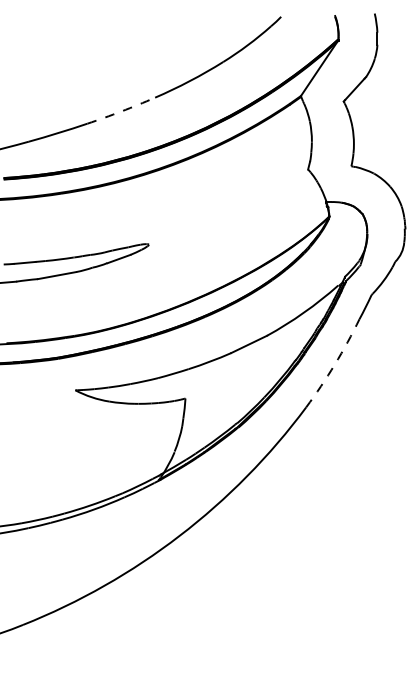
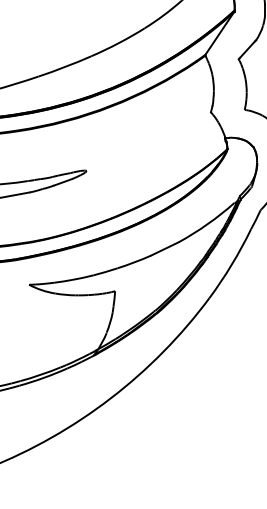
arc: (121, 111) -> (65, 67), dashed -> solid
arc: (334, 364) -> (231, 264), dashed -> solid

